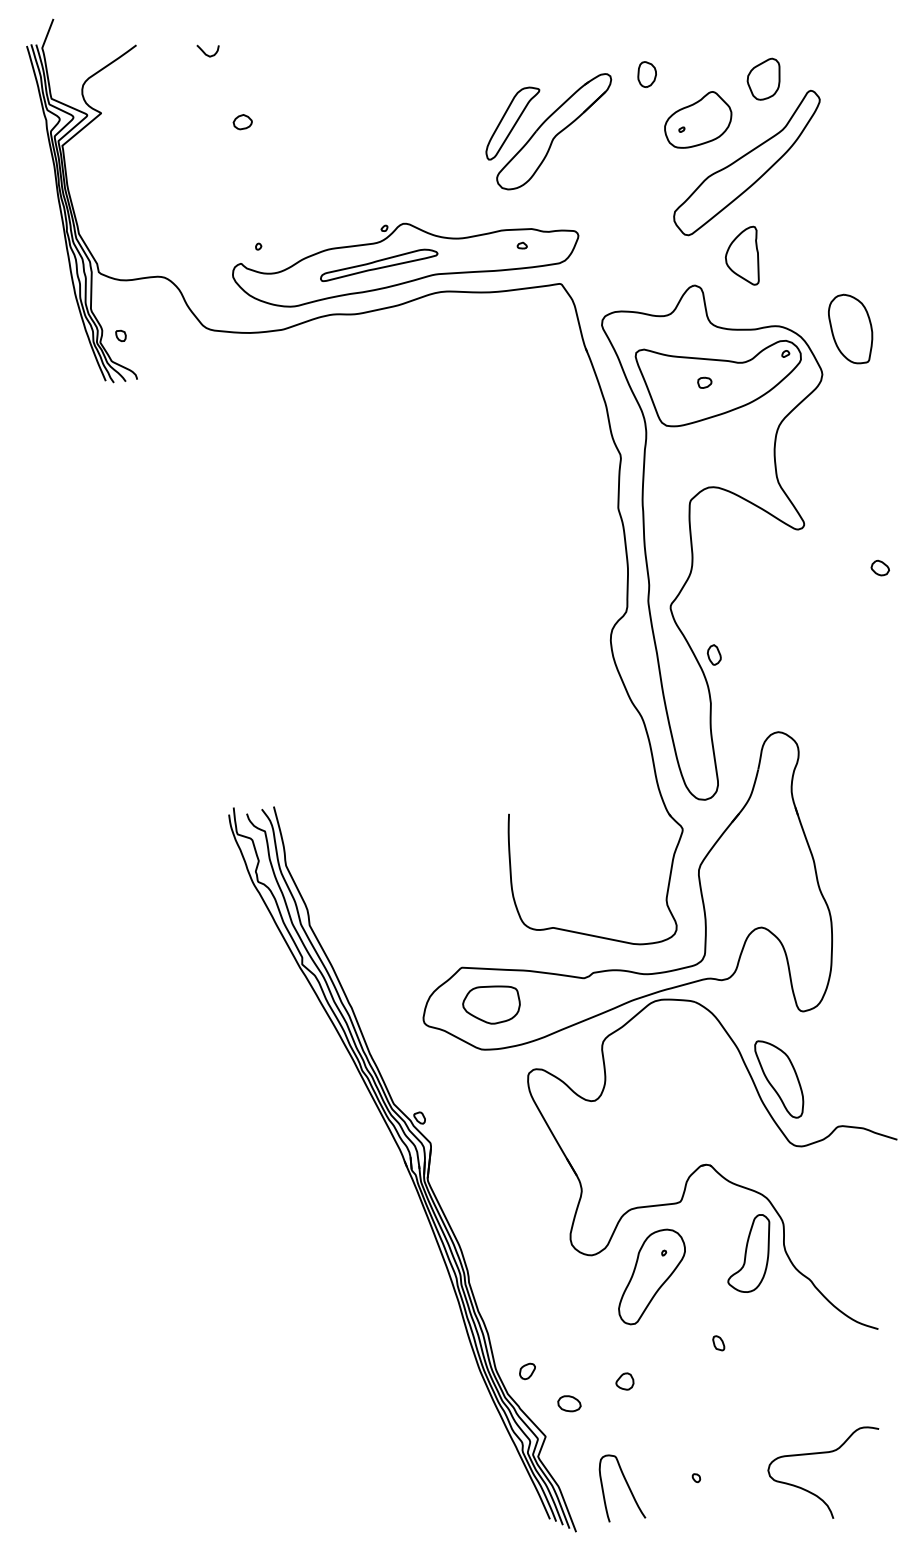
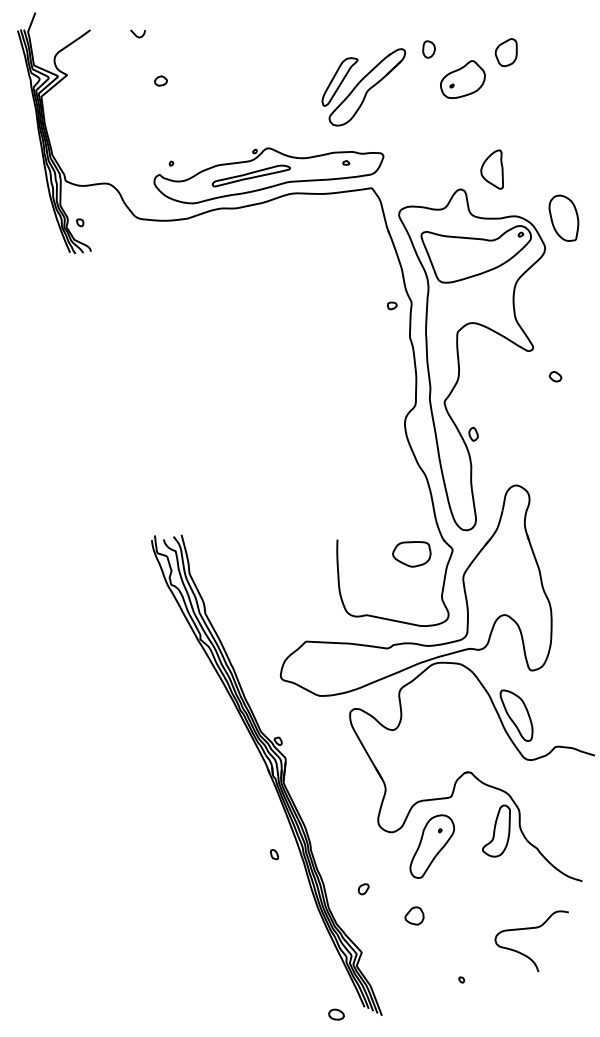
part: (747, 162) -> (495, 107), removed
part: (703, 382) -> (391, 305), moved
part: (880, 567) -> (555, 376), moved
part: (490, 1005) -> (411, 554), moved
part: (718, 1343) -> (274, 854), moved
part: (527, 1371) -> (363, 889), moved
part: (623, 1380) -> (413, 915), size x1.6
part: (569, 1403) -> (336, 1014), moved
curve: (821, 1454) -> (530, 929), moved
curve: (626, 1486) -> (415, 985), removed

